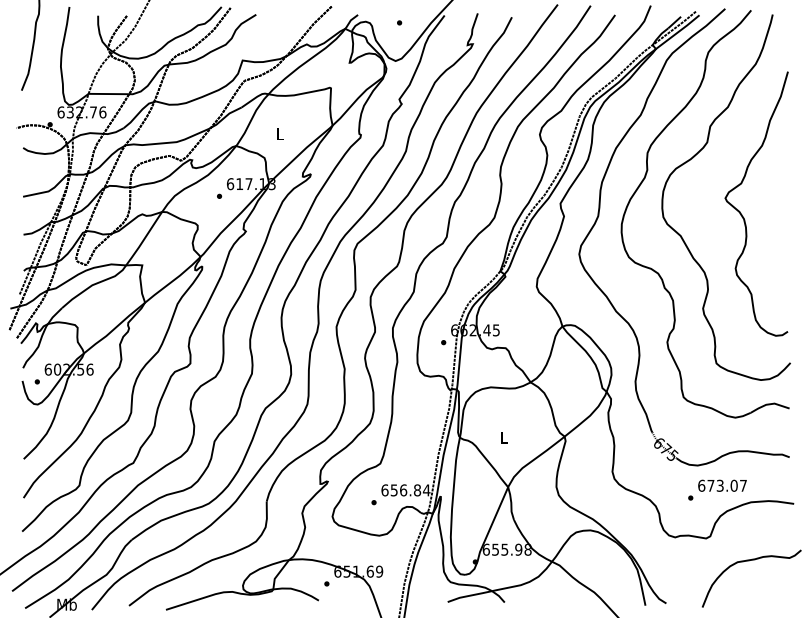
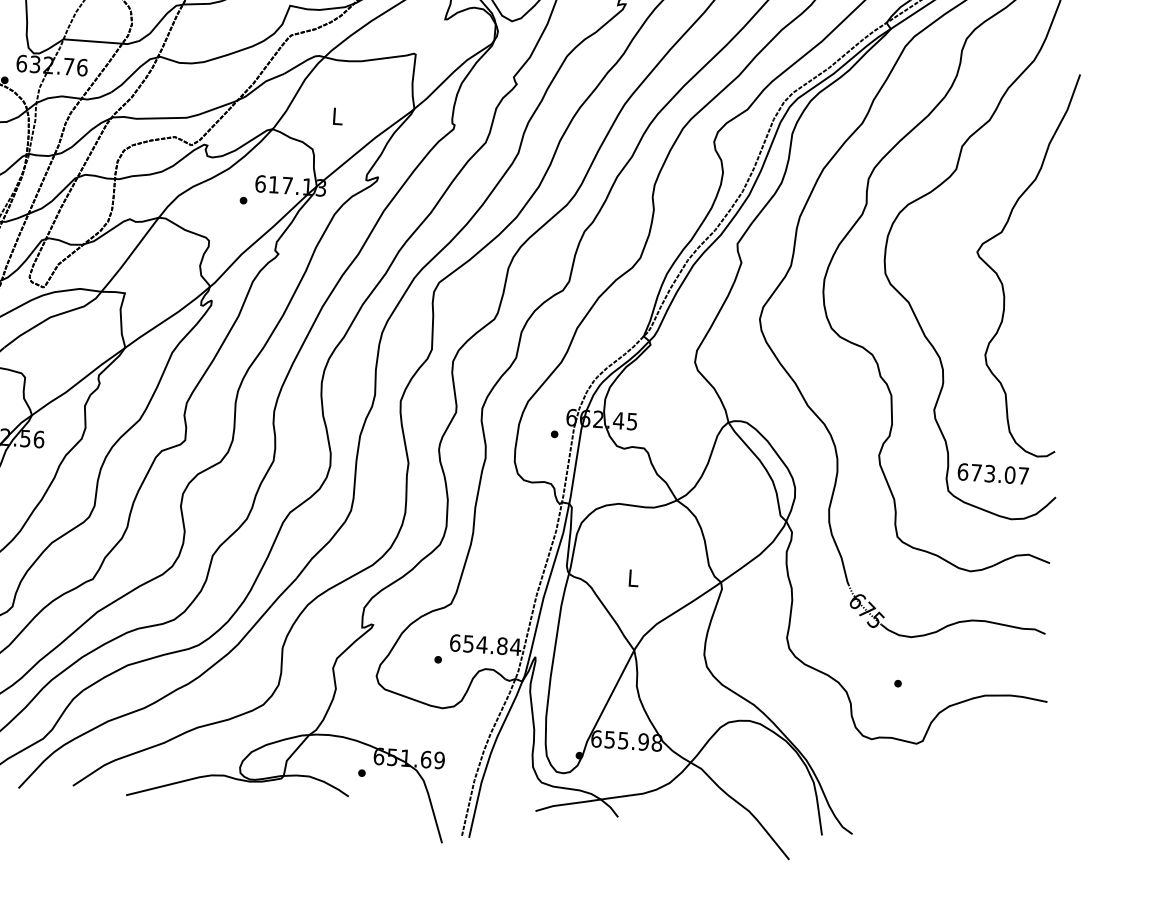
text: (722, 485) -> (993, 473), moved
text: (403, 490) -> (482, 645), 656.84 -> 654.84
curve: (749, 561) -> (977, 781), removed

